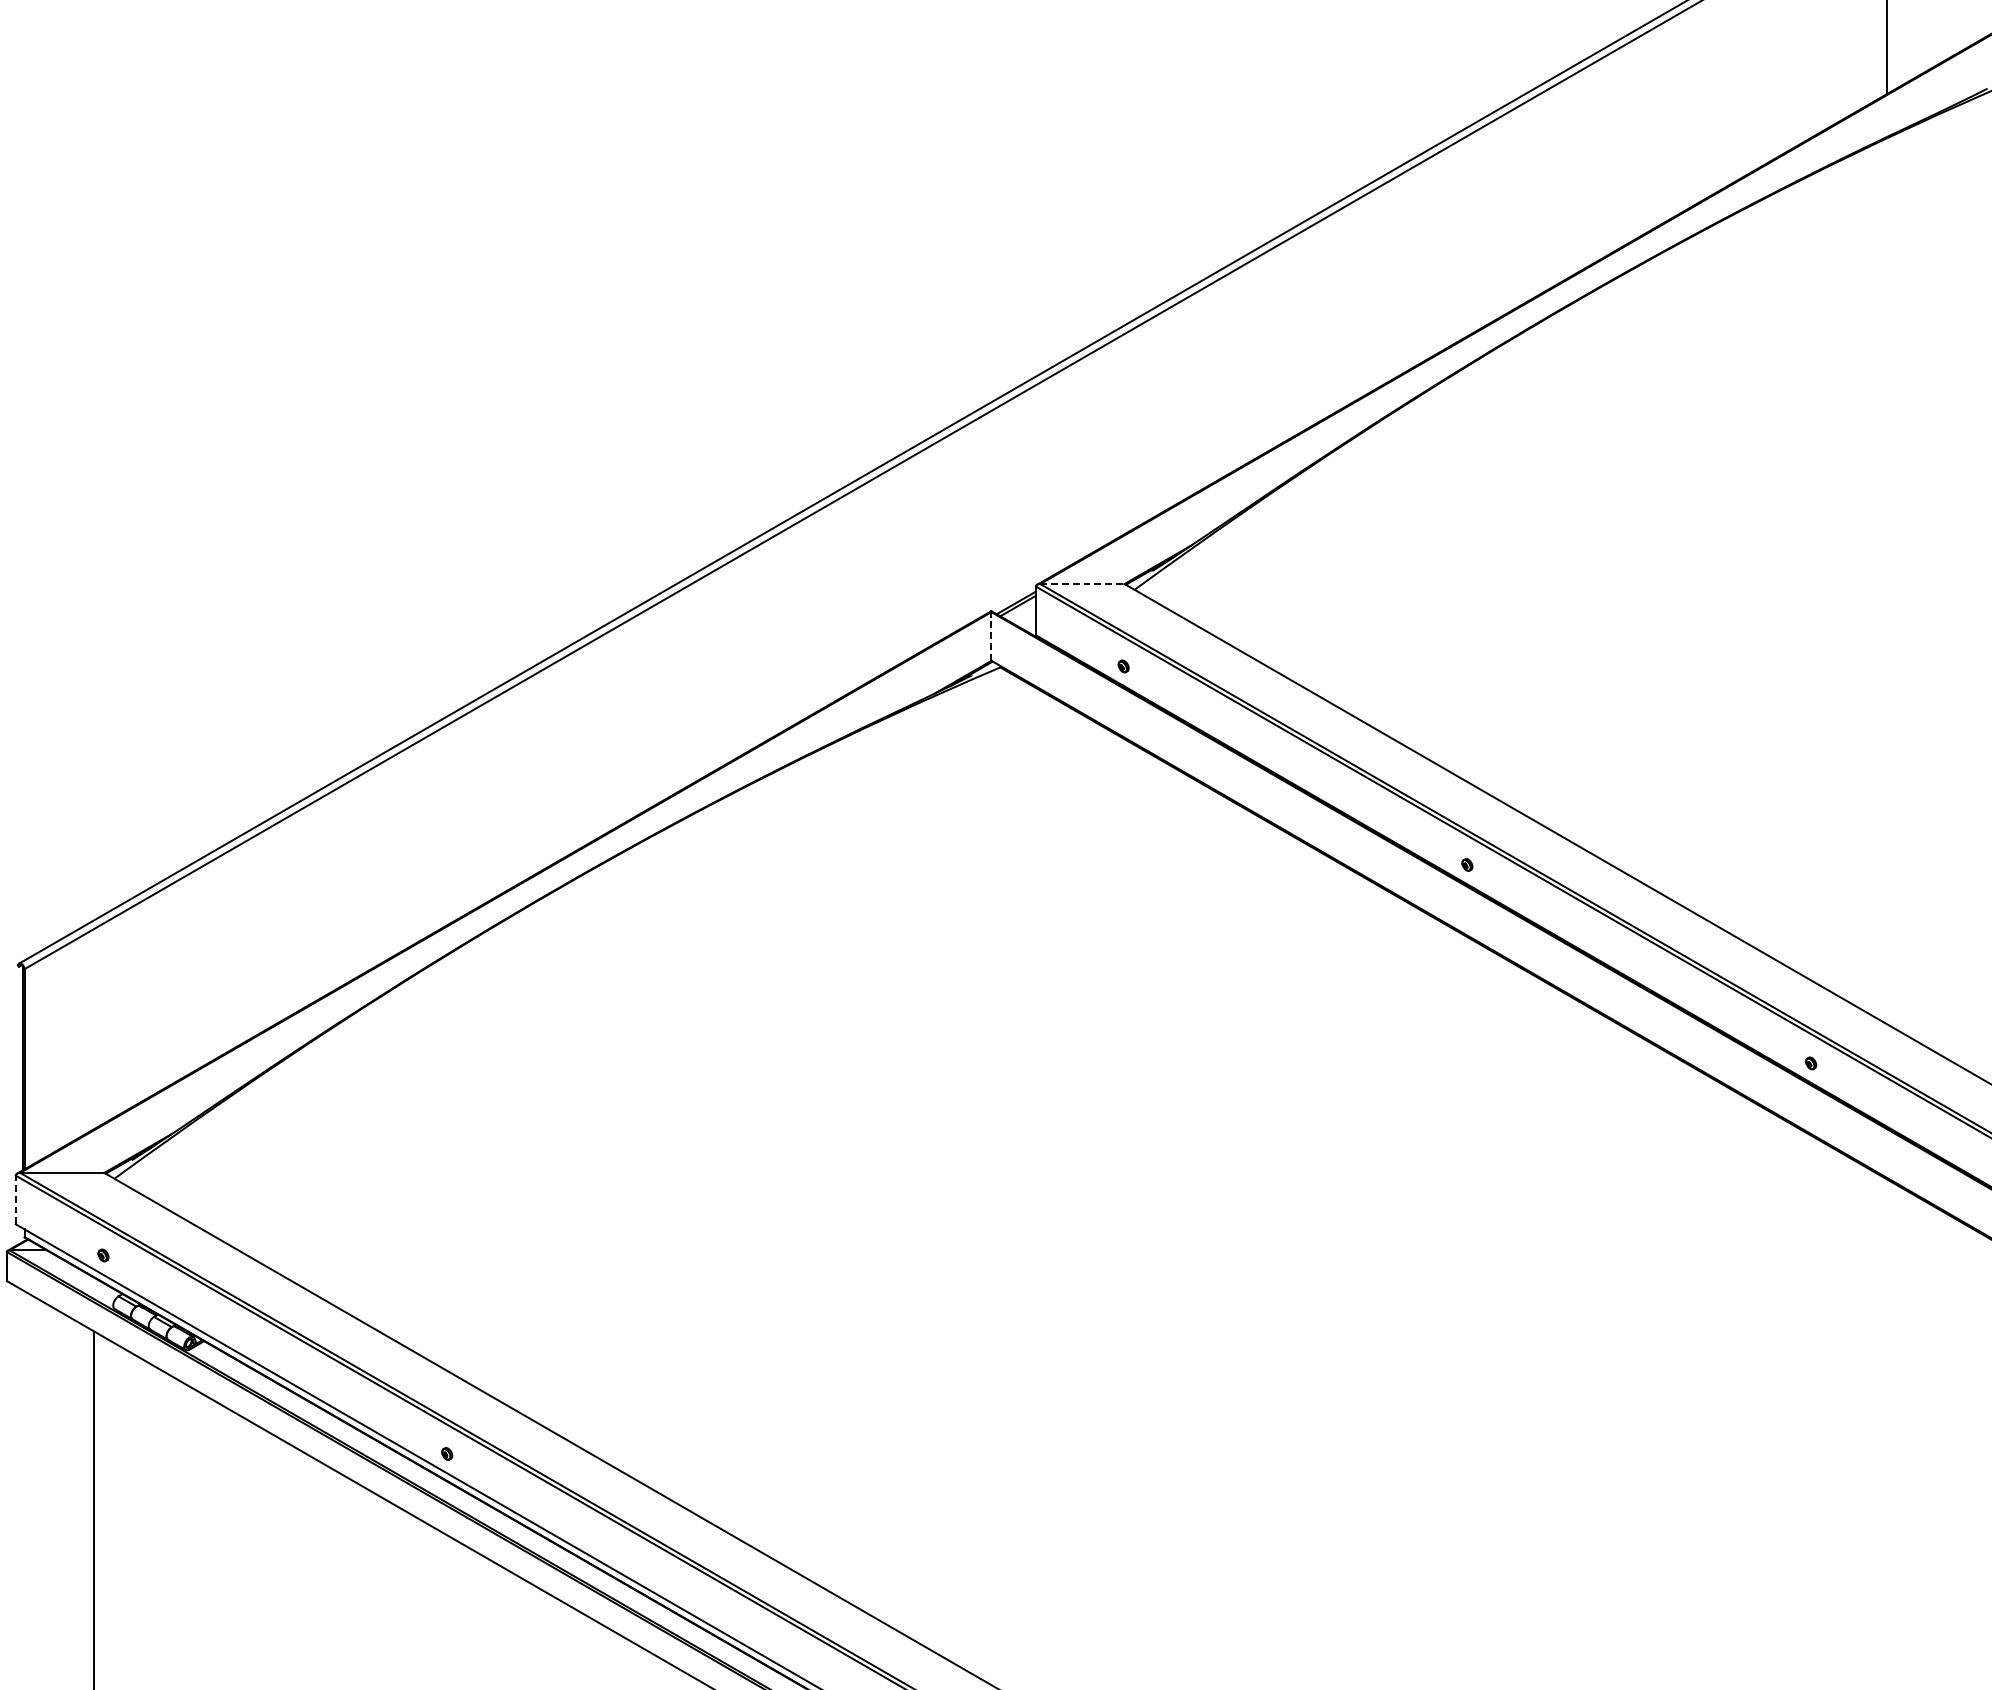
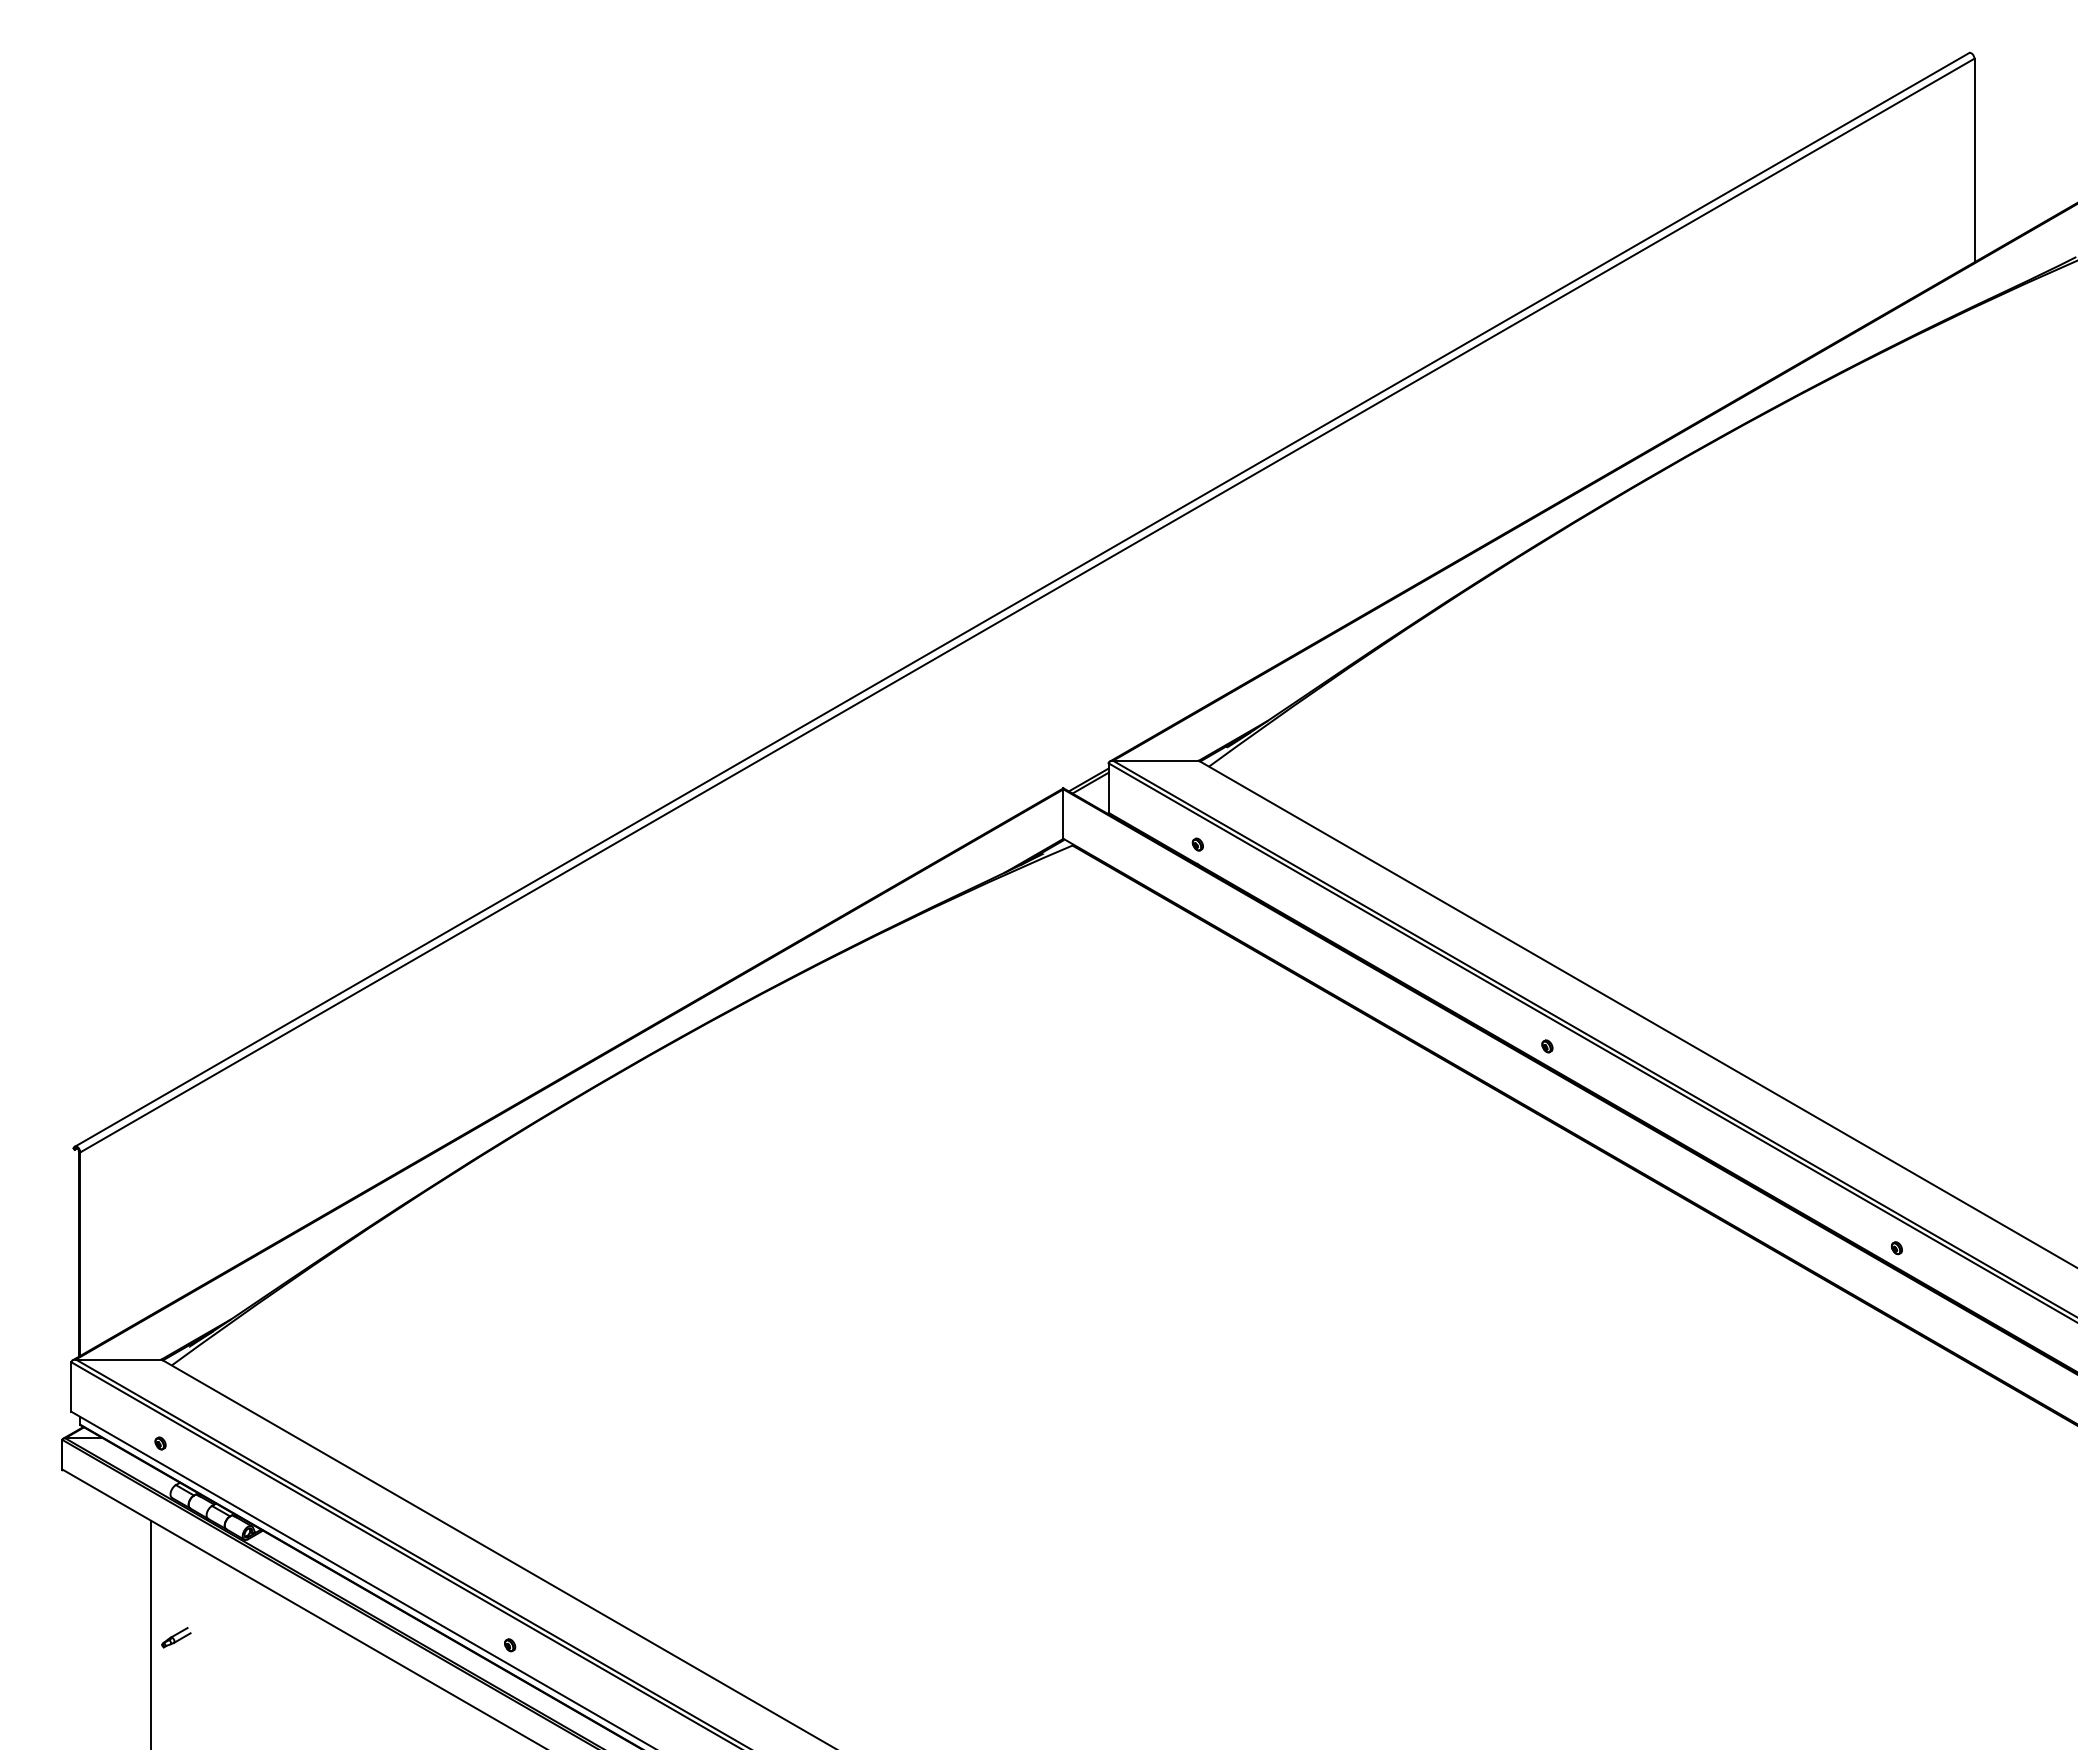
line: (1081, 583) -> (1155, 760), dashed -> solid
line: (991, 636) -> (1063, 814), dashed -> solid
line: (15, 1199) -> (71, 1386), dashed -> solid
part: (119, 1446) -> (176, 1637), added

